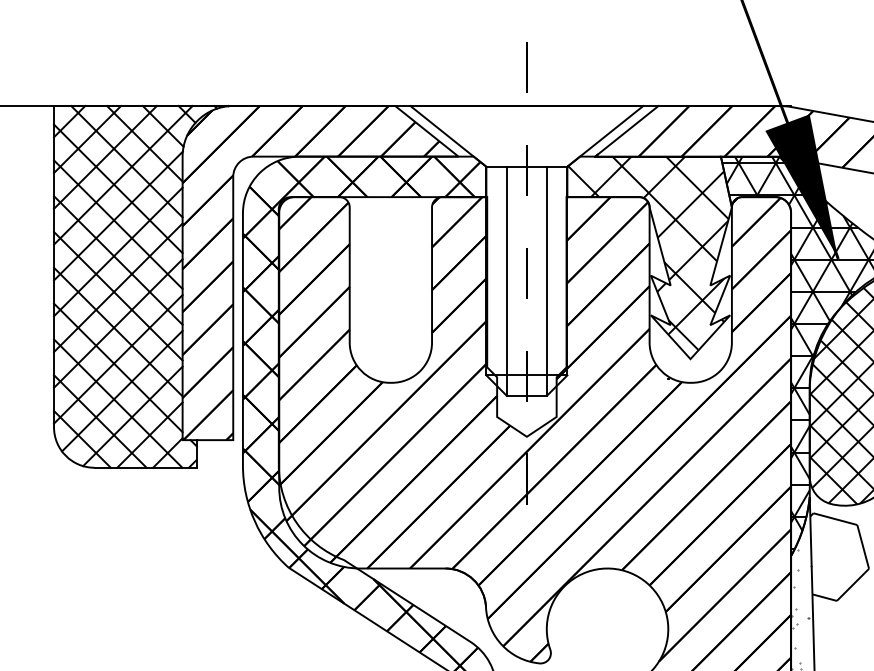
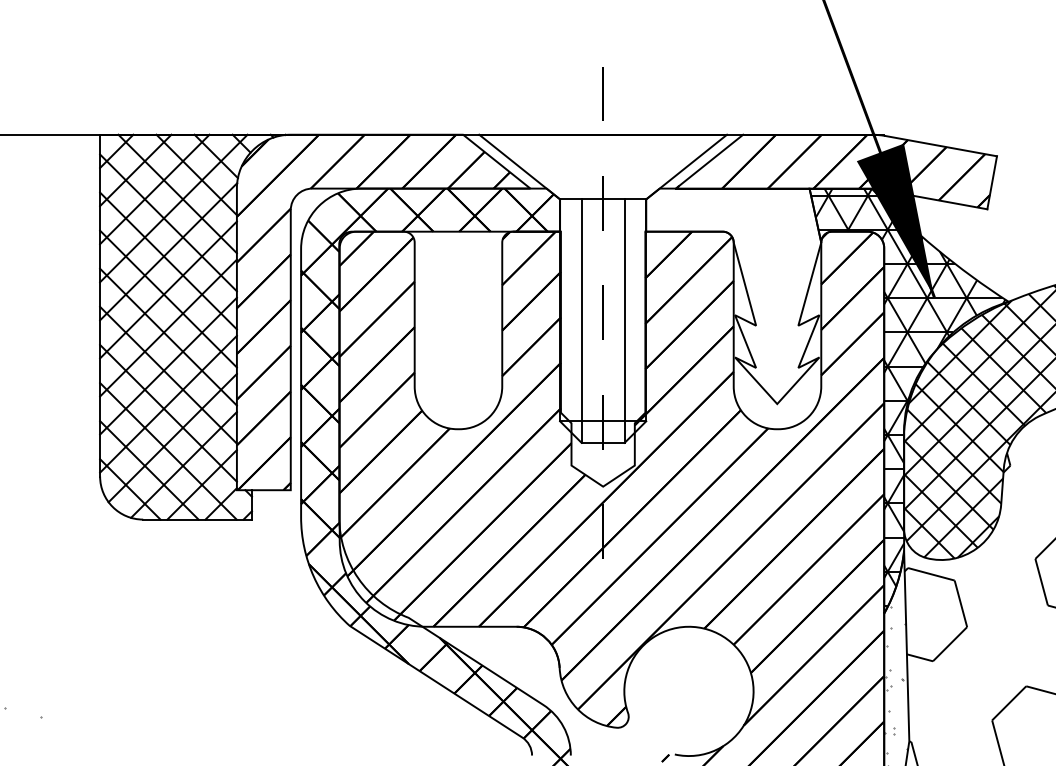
hatch: (647, 253) -> (731, 291), removed

